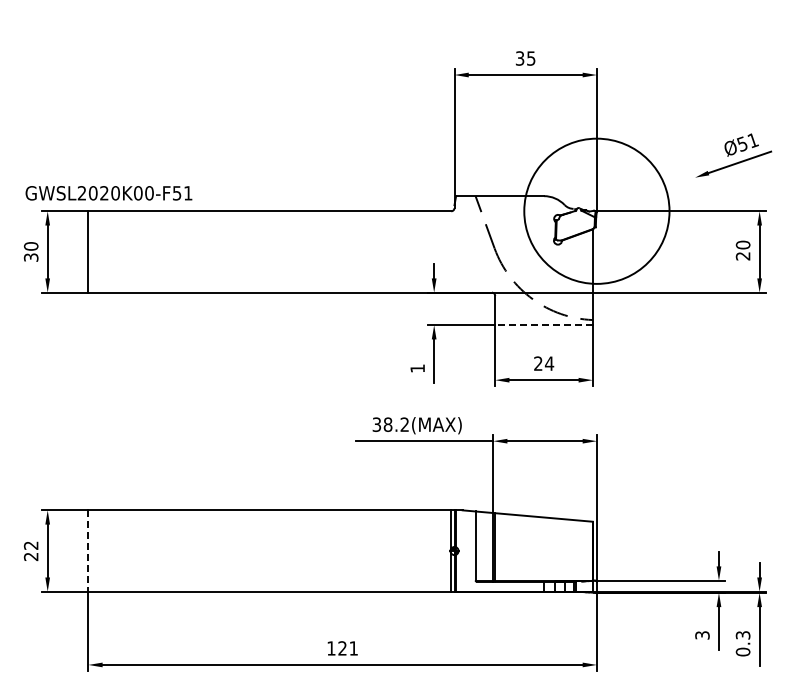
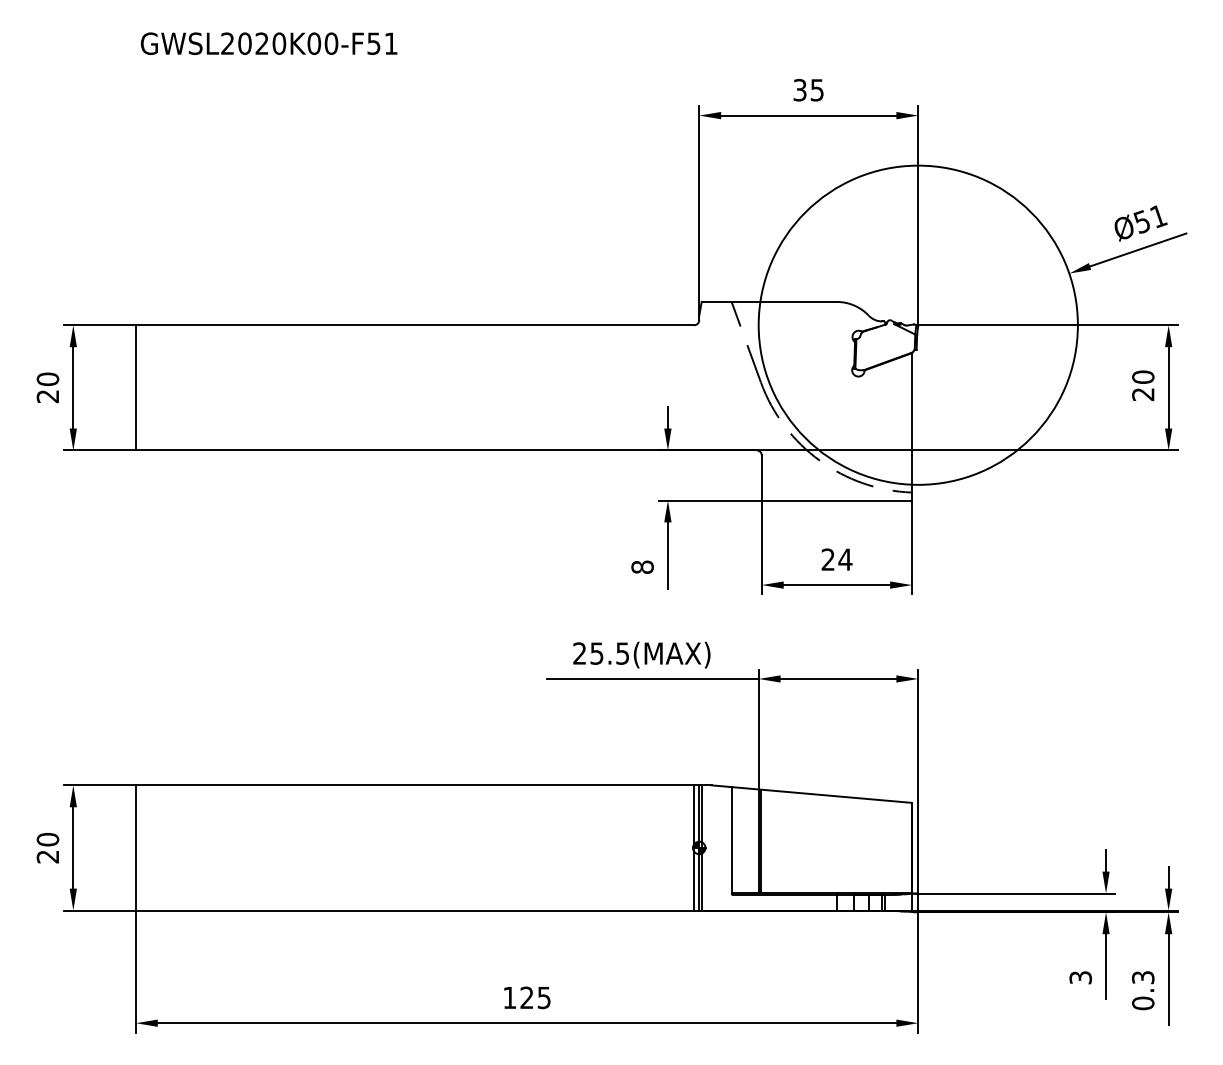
text: (108, 193) -> (268, 44), moved
circle: (596, 211) -> (917, 325), size x1.43
text: (31, 257) -> (48, 396), 30 -> 20
line: (544, 325) -> (837, 500), dashed -> solid
text: (417, 368) -> (642, 567), 1 -> 8
text: (390, 424) -> (600, 653), 38.2(MAX) -> 25.5(MAX)
text: (31, 545) -> (48, 839), 22 -> 20
line: (88, 551) -> (136, 848), dashed -> solid
text: (353, 648) -> (543, 997), 121 -> 125

